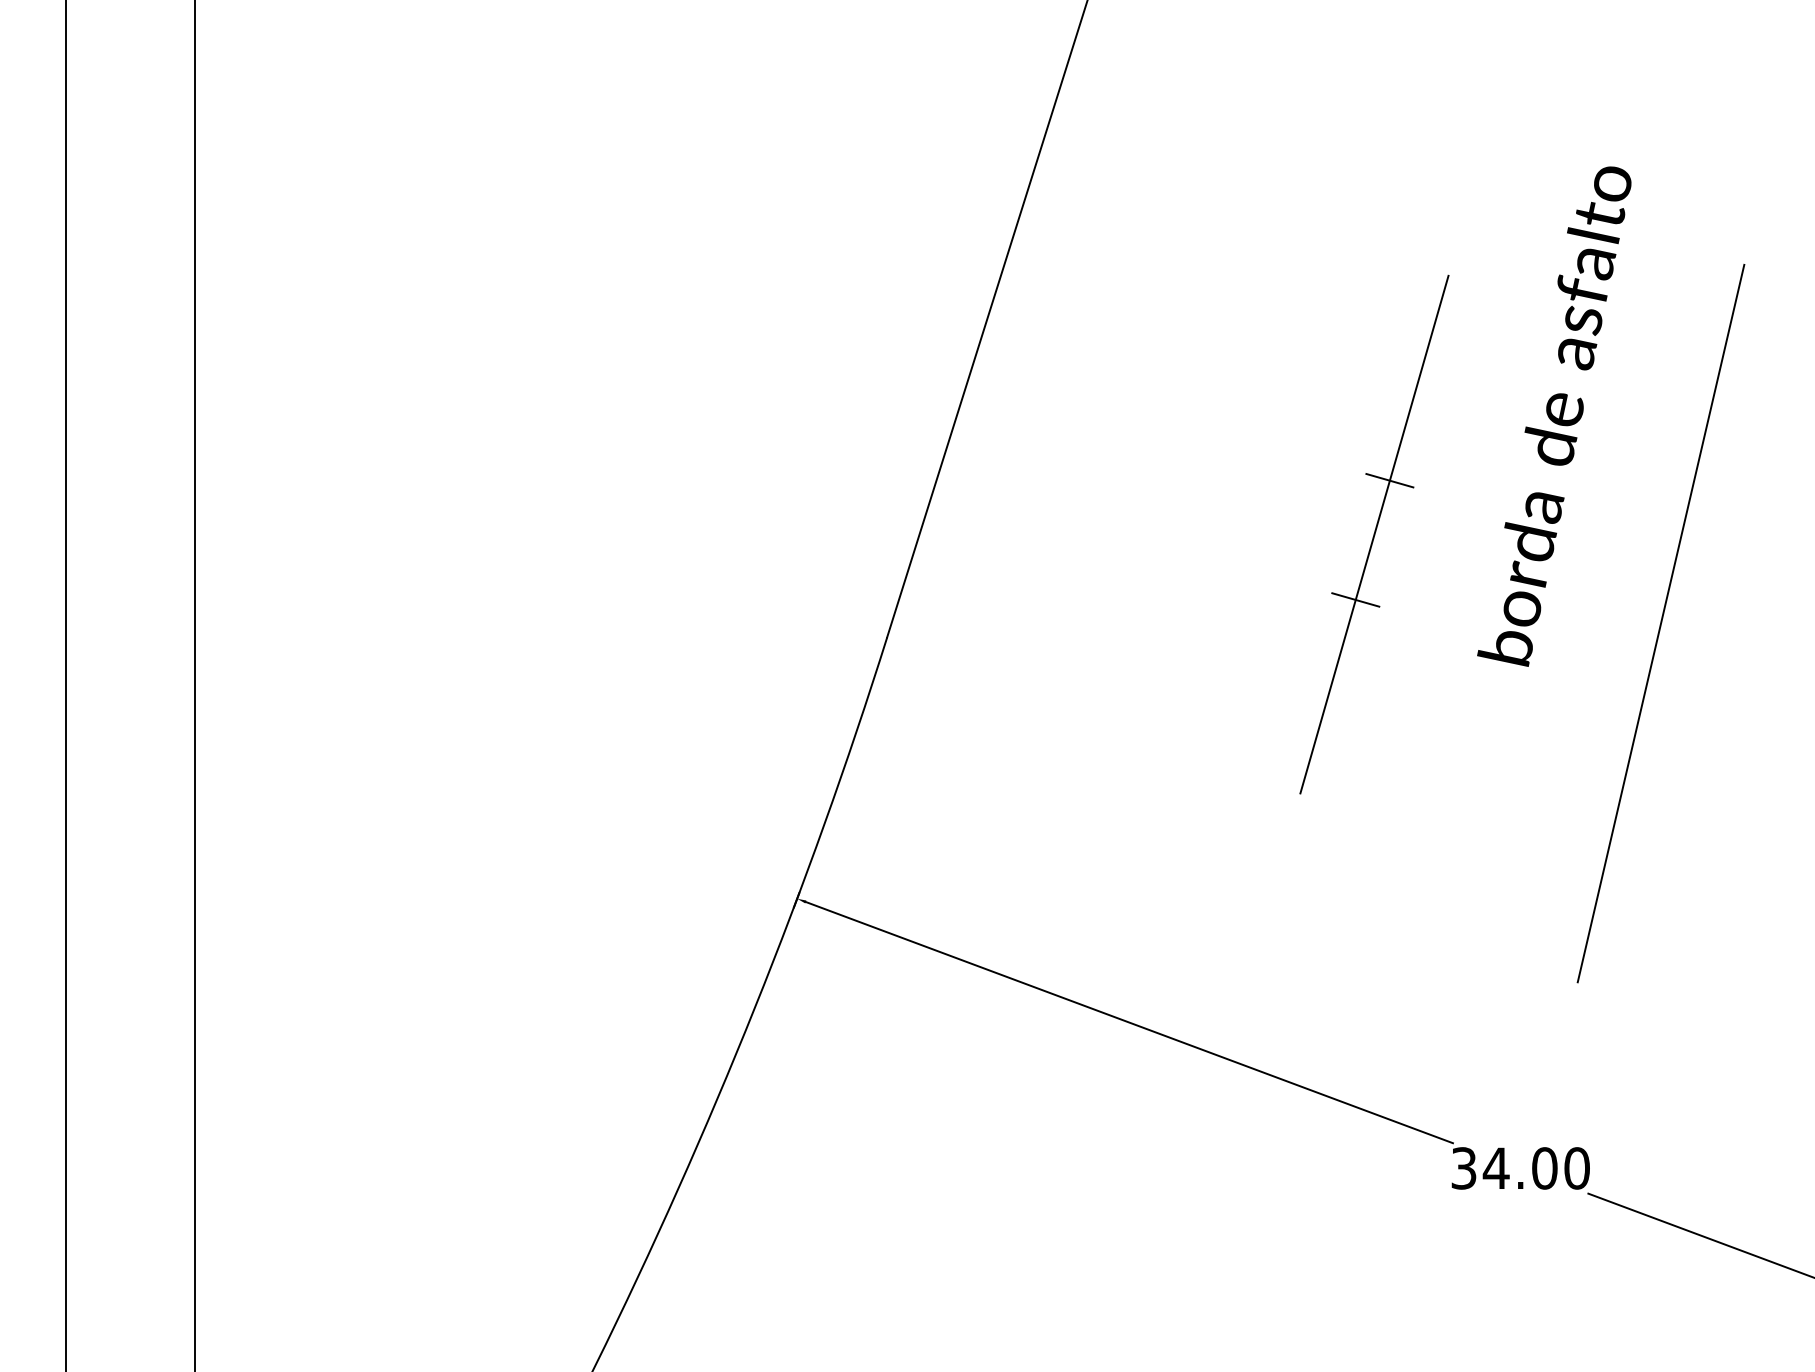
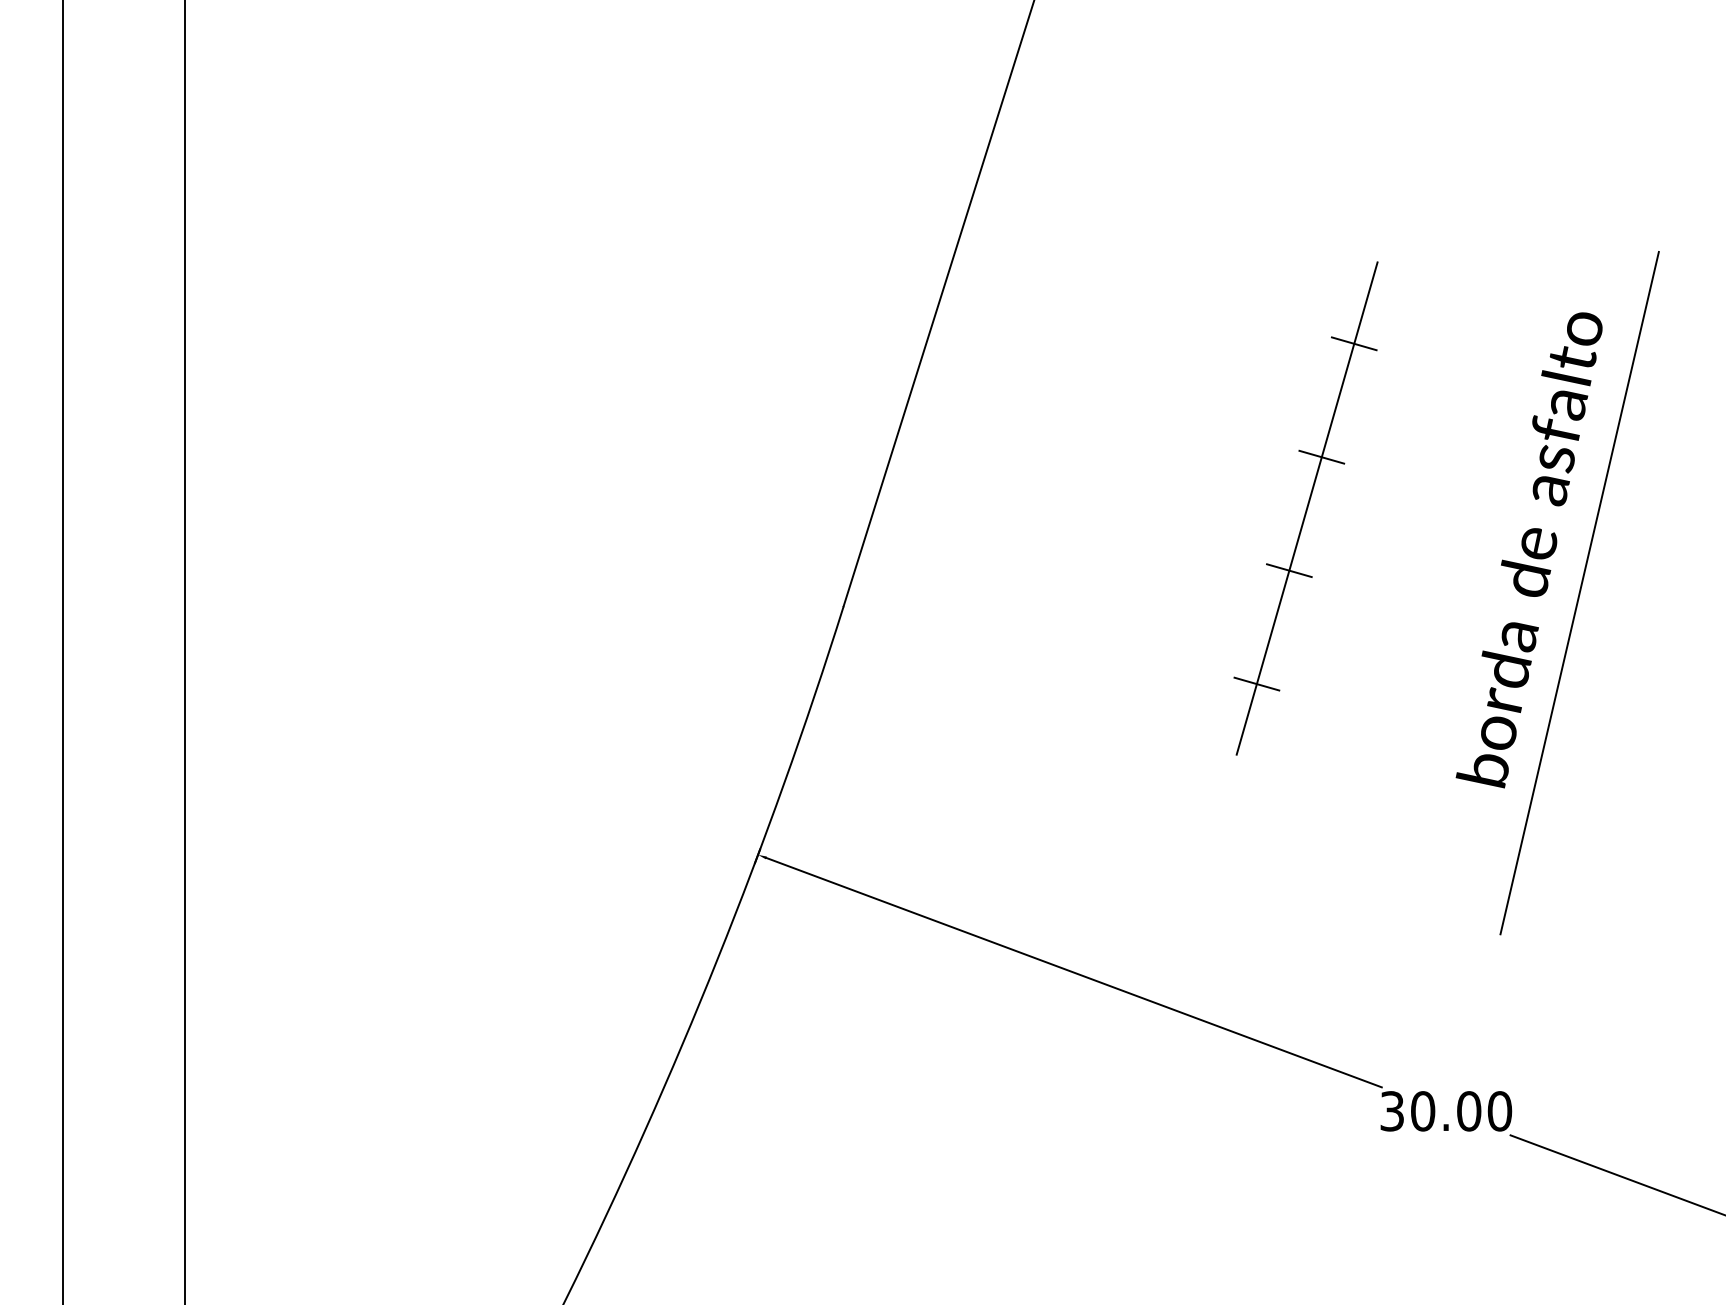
line: (1423, 361) -> (1353, 343), added
text: (1553, 416) -> (1528, 550), moved
line: (1321, 718) -> (1256, 683), added
text: (1495, 1168) -> (1422, 1111), 34.00 -> 30.00

